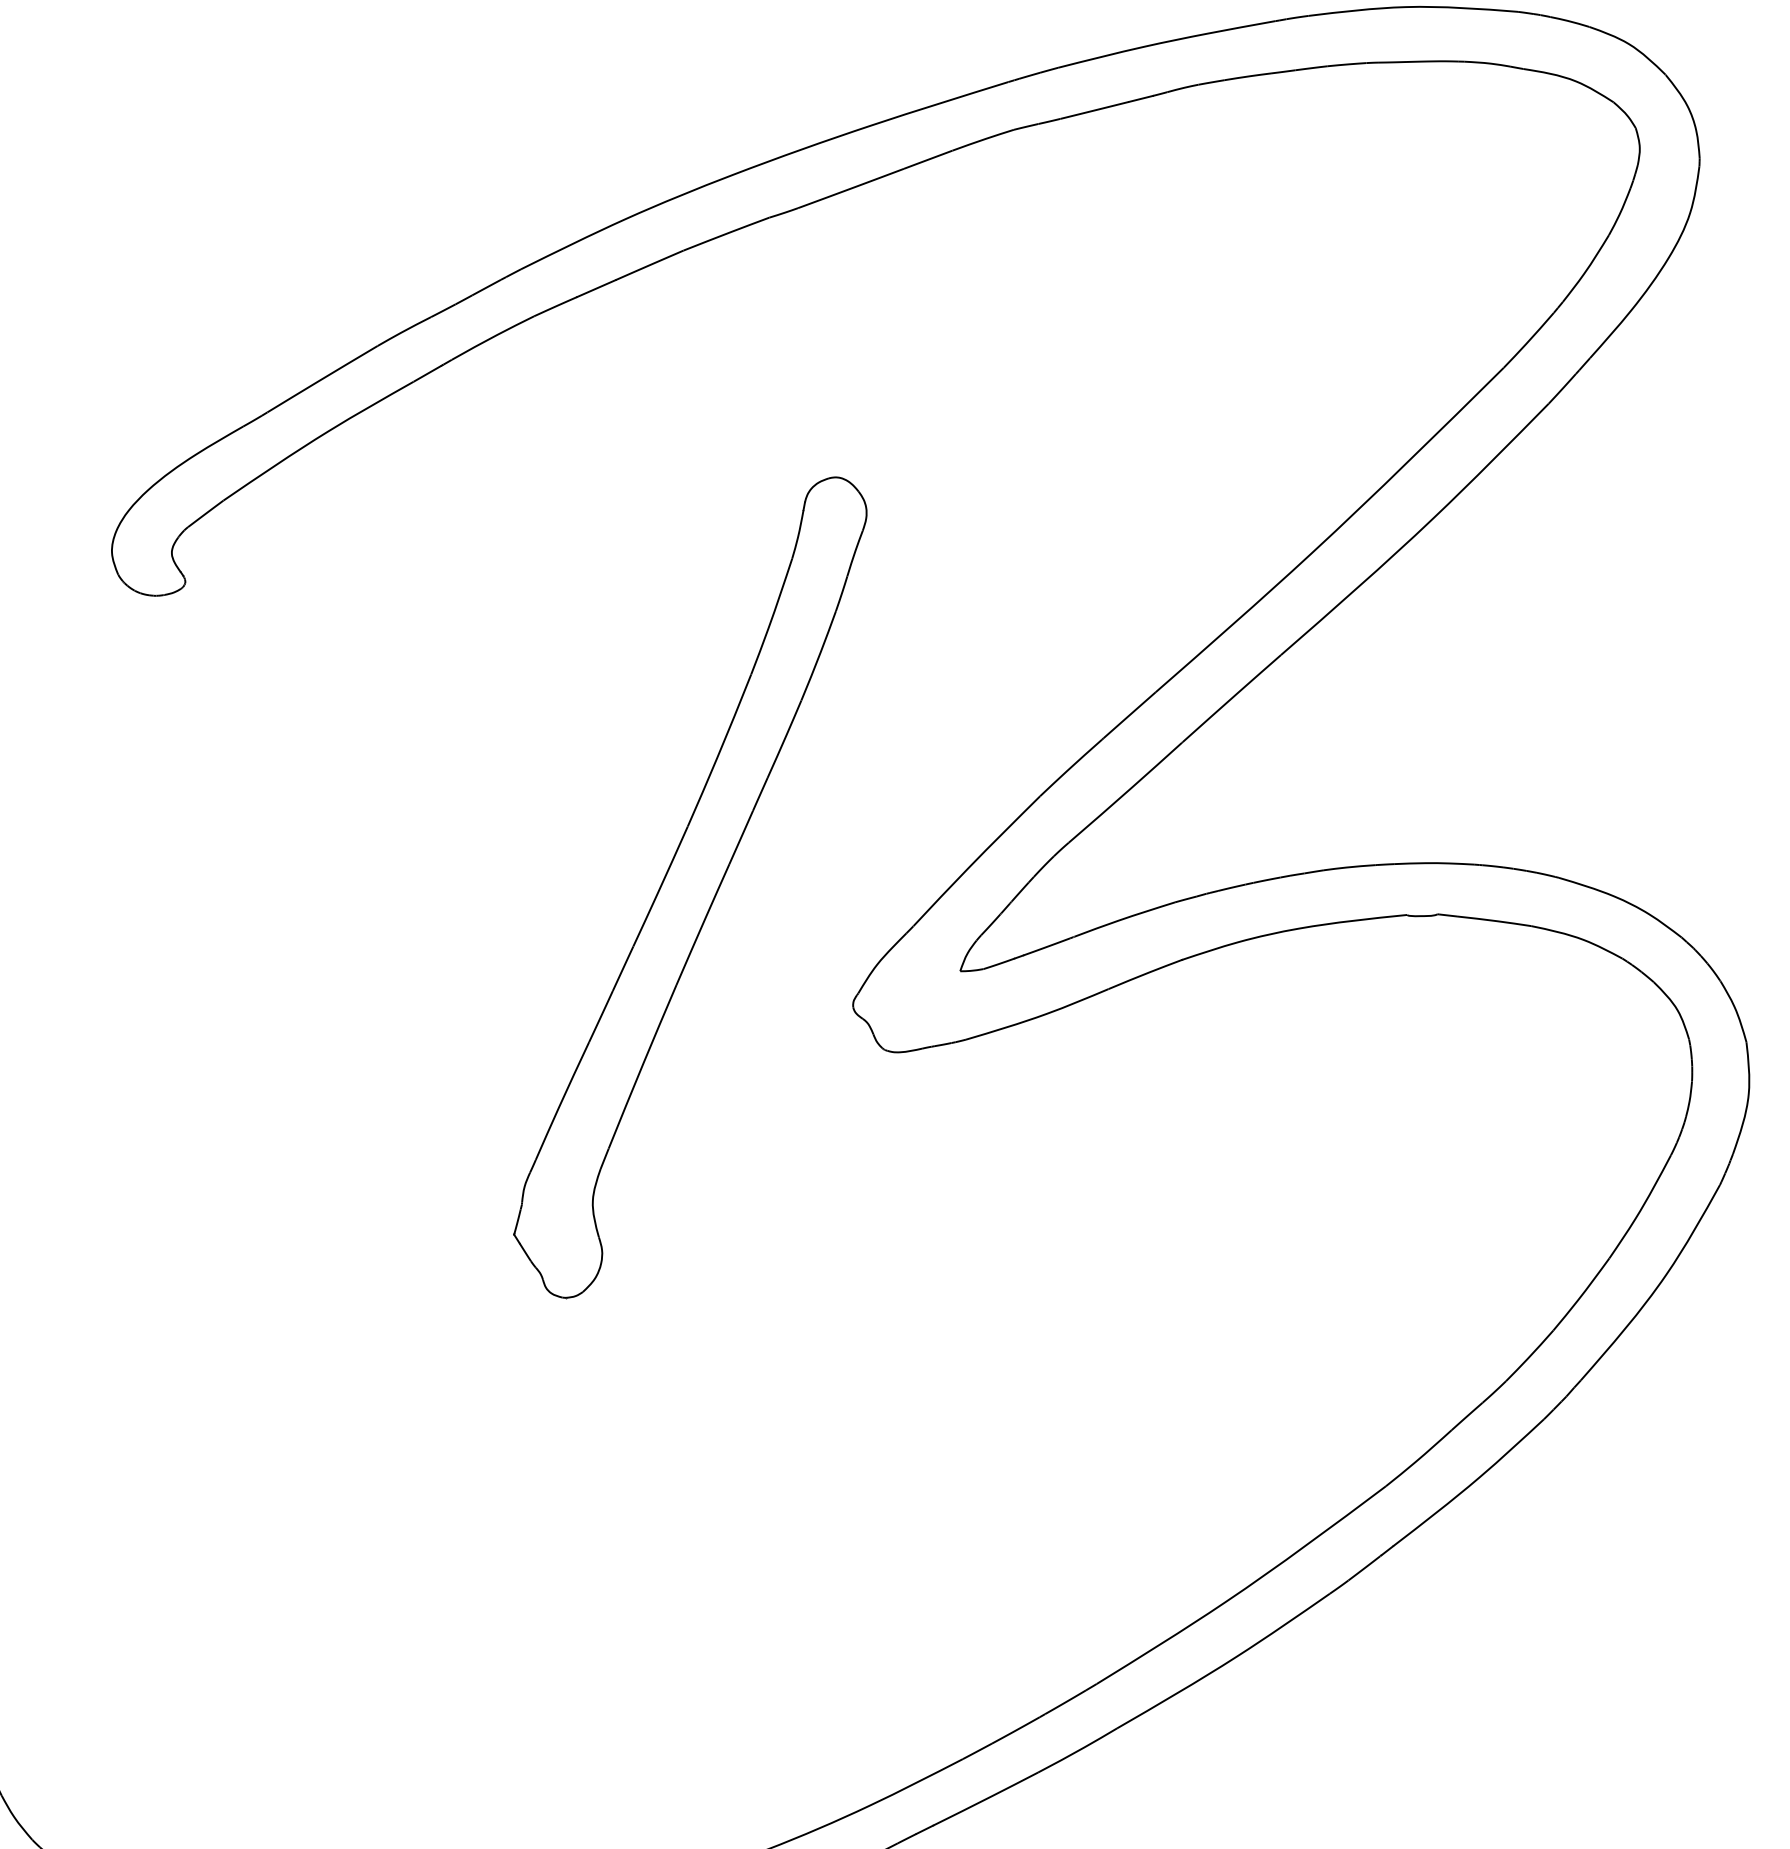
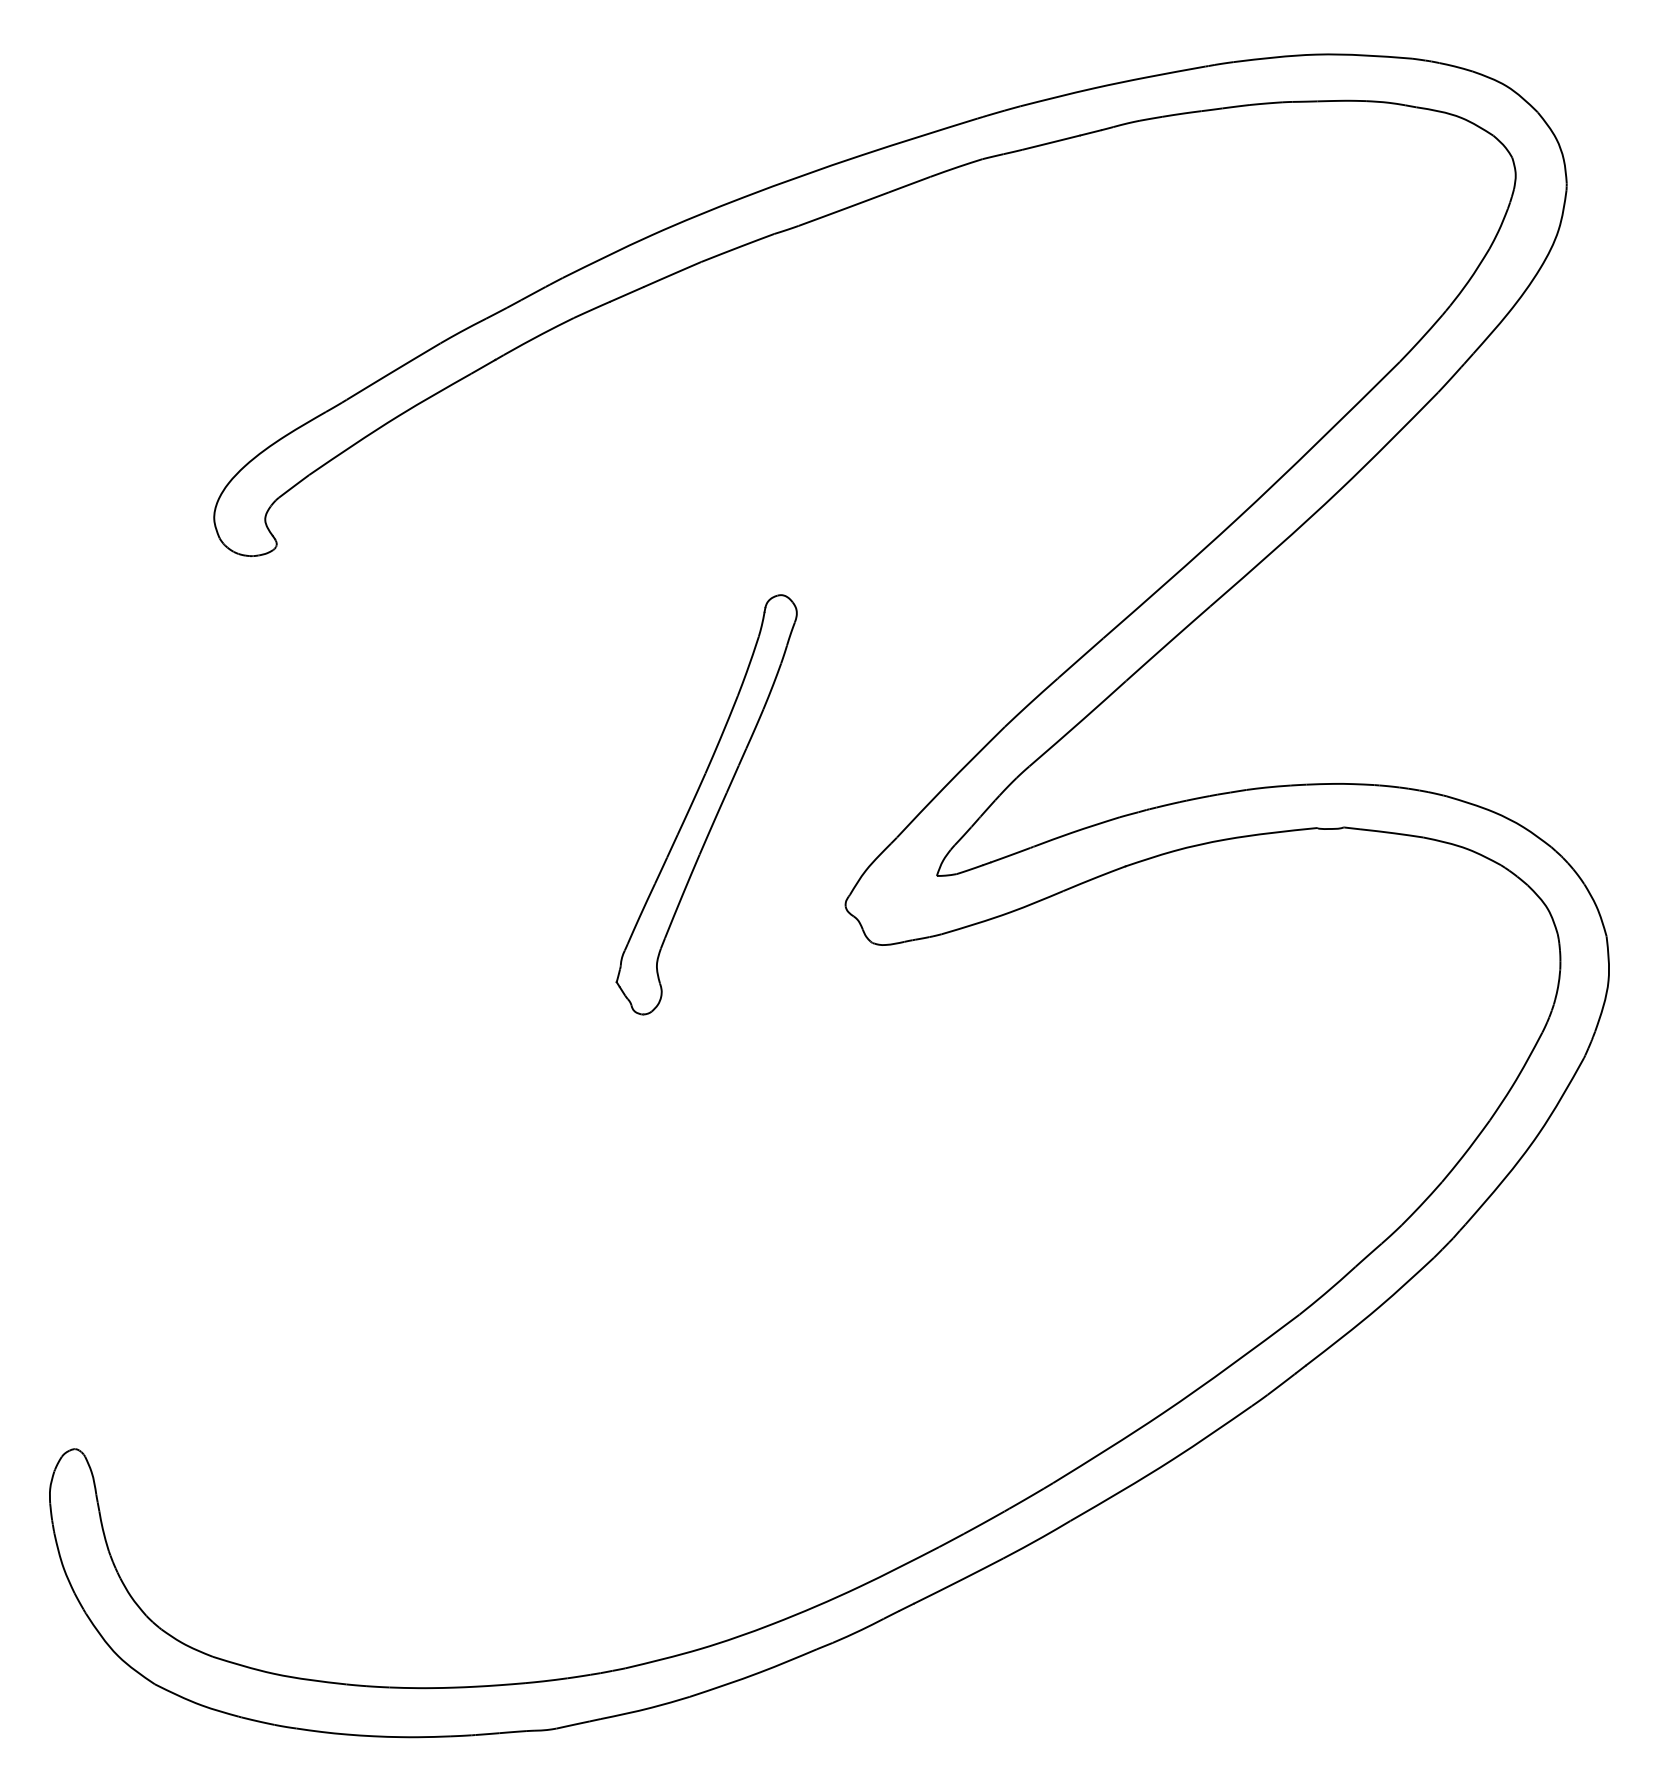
part: (689, 887) -> (706, 804), size x0.6

